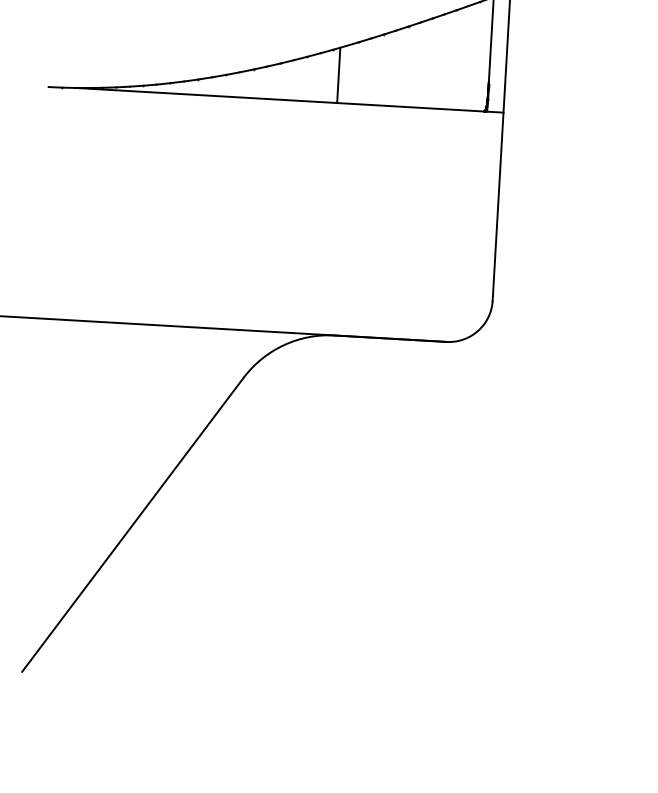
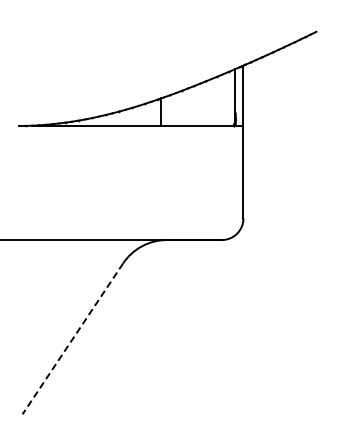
line: (132, 523) -> (72, 338), solid -> dashed

